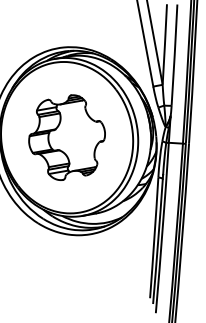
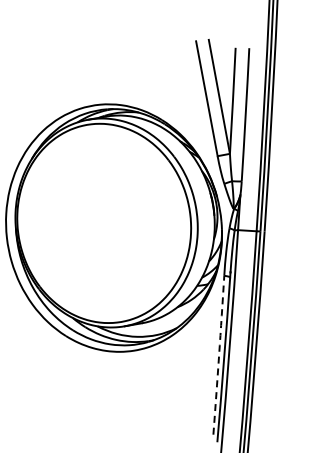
part: (67, 137) -> (104, 223), removed
arc: (154, 238) -> (219, 355), solid -> dashed

